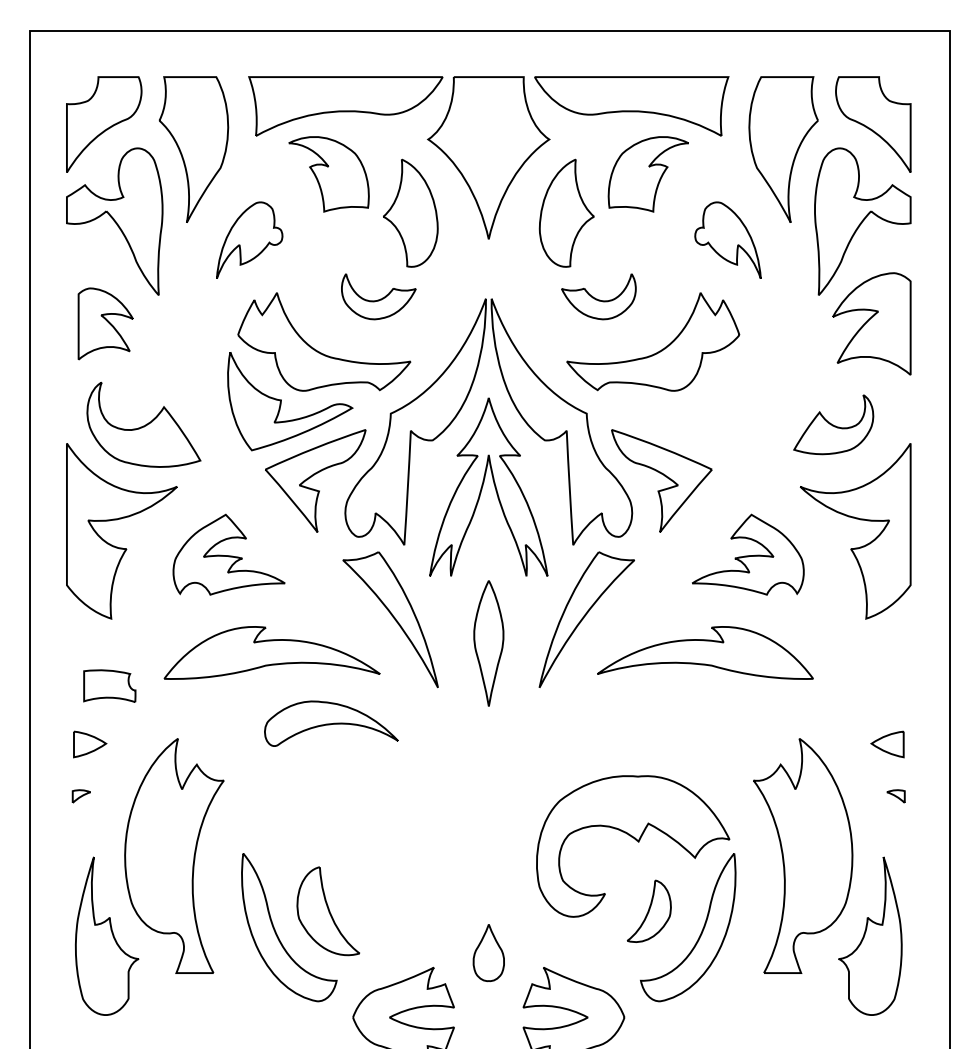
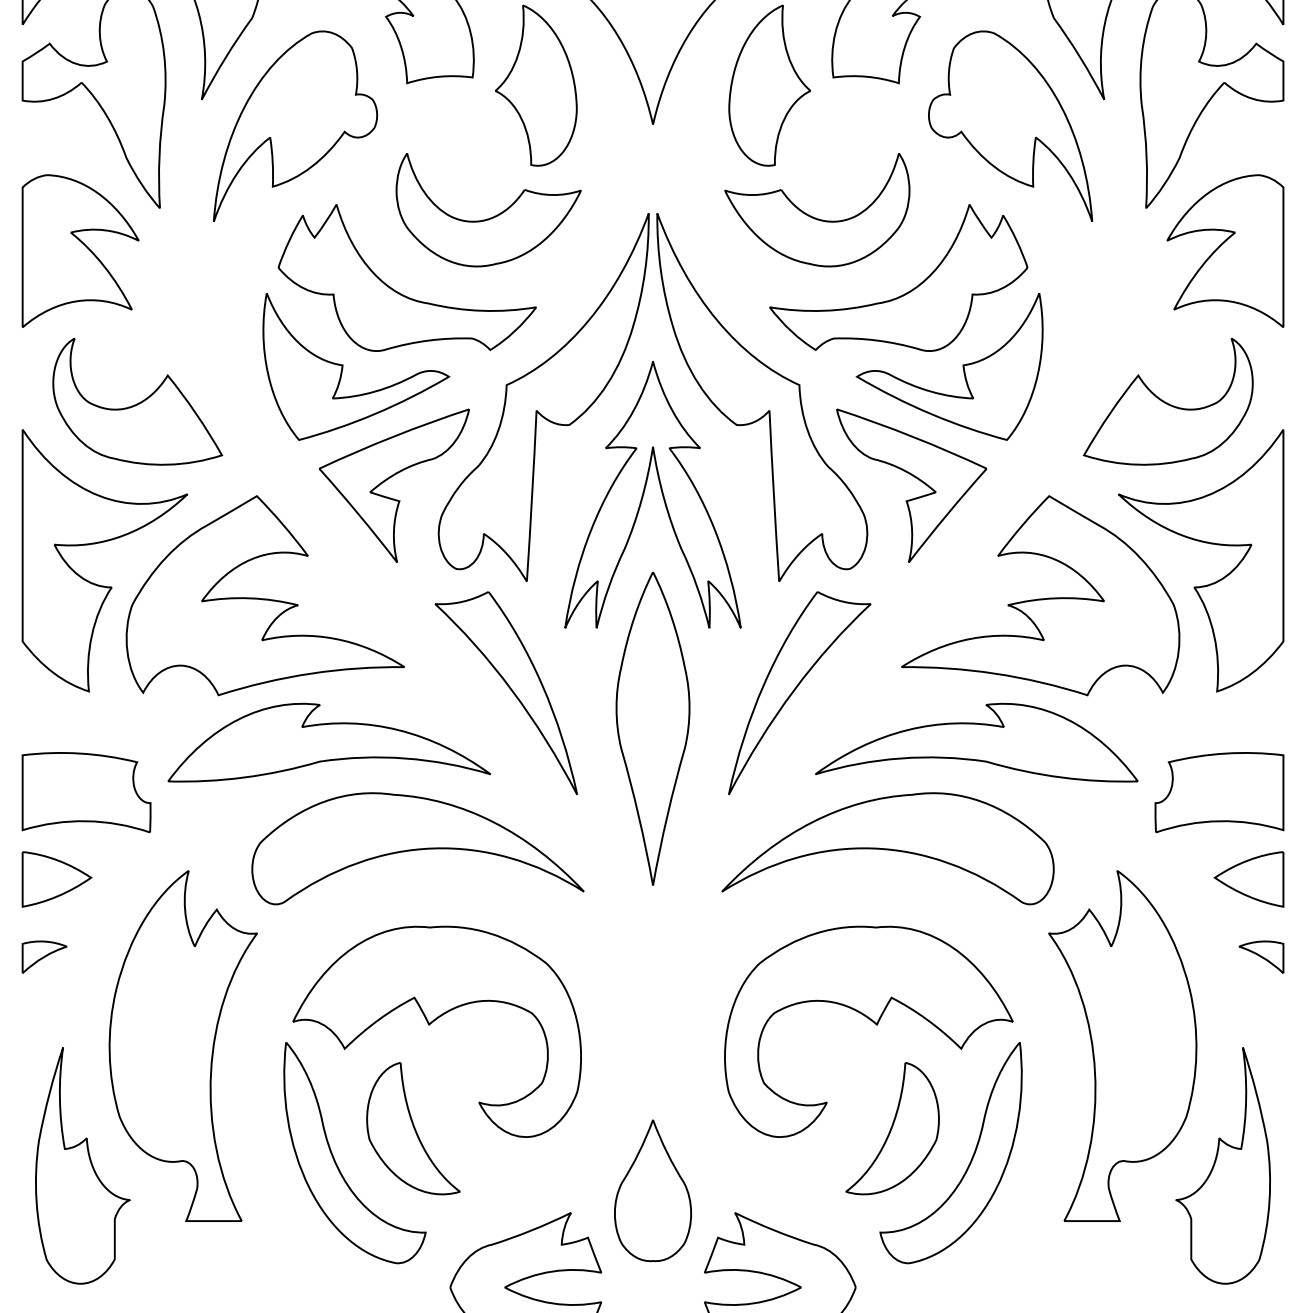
part: (249, 240) -> (295, 126), size x1.67
part: (727, 240) -> (1009, 126), size x1.67
part: (378, 296) -> (488, 210), size x1.67
part: (598, 296) -> (816, 210), size x1.67
part: (105, 323) -> (80, 250), size x1.43
part: (695, 401) -> (961, 366), added
part: (833, 424) -> (1168, 401), size x1.43
part: (228, 554) -> (264, 595), size x1.67
part: (747, 554) -> (1039, 595), size x1.67
part: (488, 643) -> (652, 728), size x1.67
part: (109, 685) -> (86, 791), size x1.67
part: (867, 685) -> (1218, 791), added
part: (331, 723) -> (417, 848), size x1.67
part: (645, 723) -> (887, 848), added
part: (90, 744) -> (57, 879), size x1.43
part: (887, 744) -> (1248, 879), size x1.43
part: (81, 796) -> (44, 957), size x1.67
part: (895, 796) -> (1260, 957), size x1.67
part: (340, 841) -> (431, 1024), added
part: (649, 911) -> (893, 1129), size x1.43
part: (488, 952) -> (652, 1190), size x1.67

